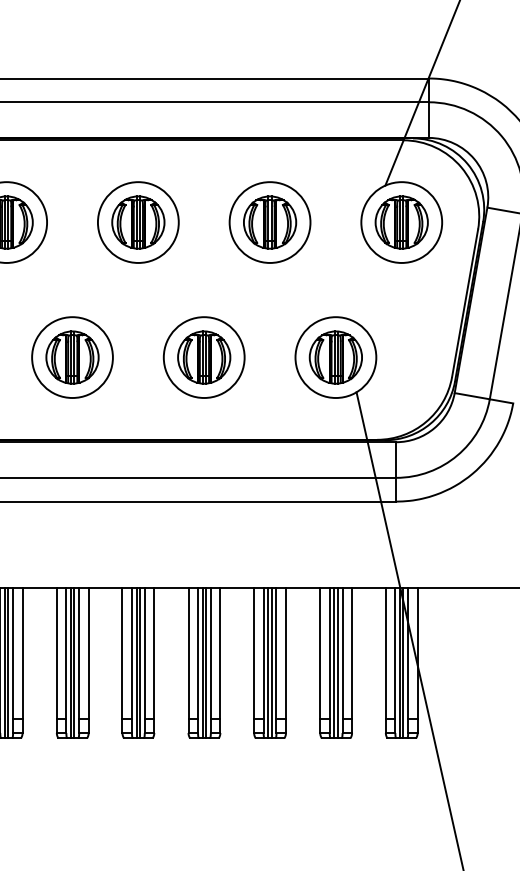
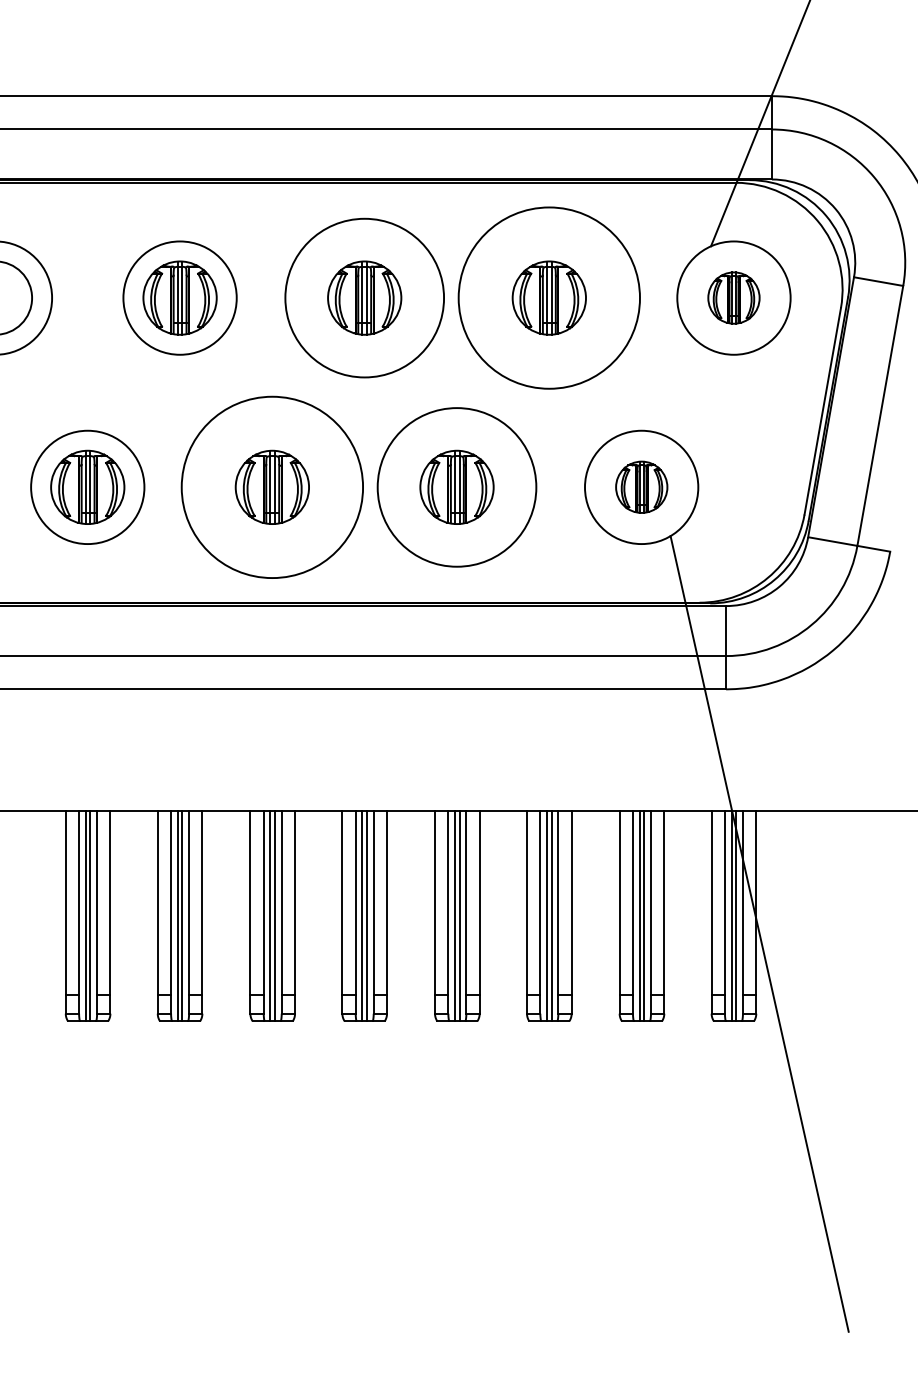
circle: (138, 222) -> (364, 297), size x1.4
circle: (270, 222) -> (549, 297), size x1.6
part: (401, 222) -> (733, 297), size x0.7
part: (335, 356) -> (641, 486), size x0.7
circle: (72, 357) -> (272, 487), size x1.6
circle: (203, 357) -> (456, 487), size x1.4

